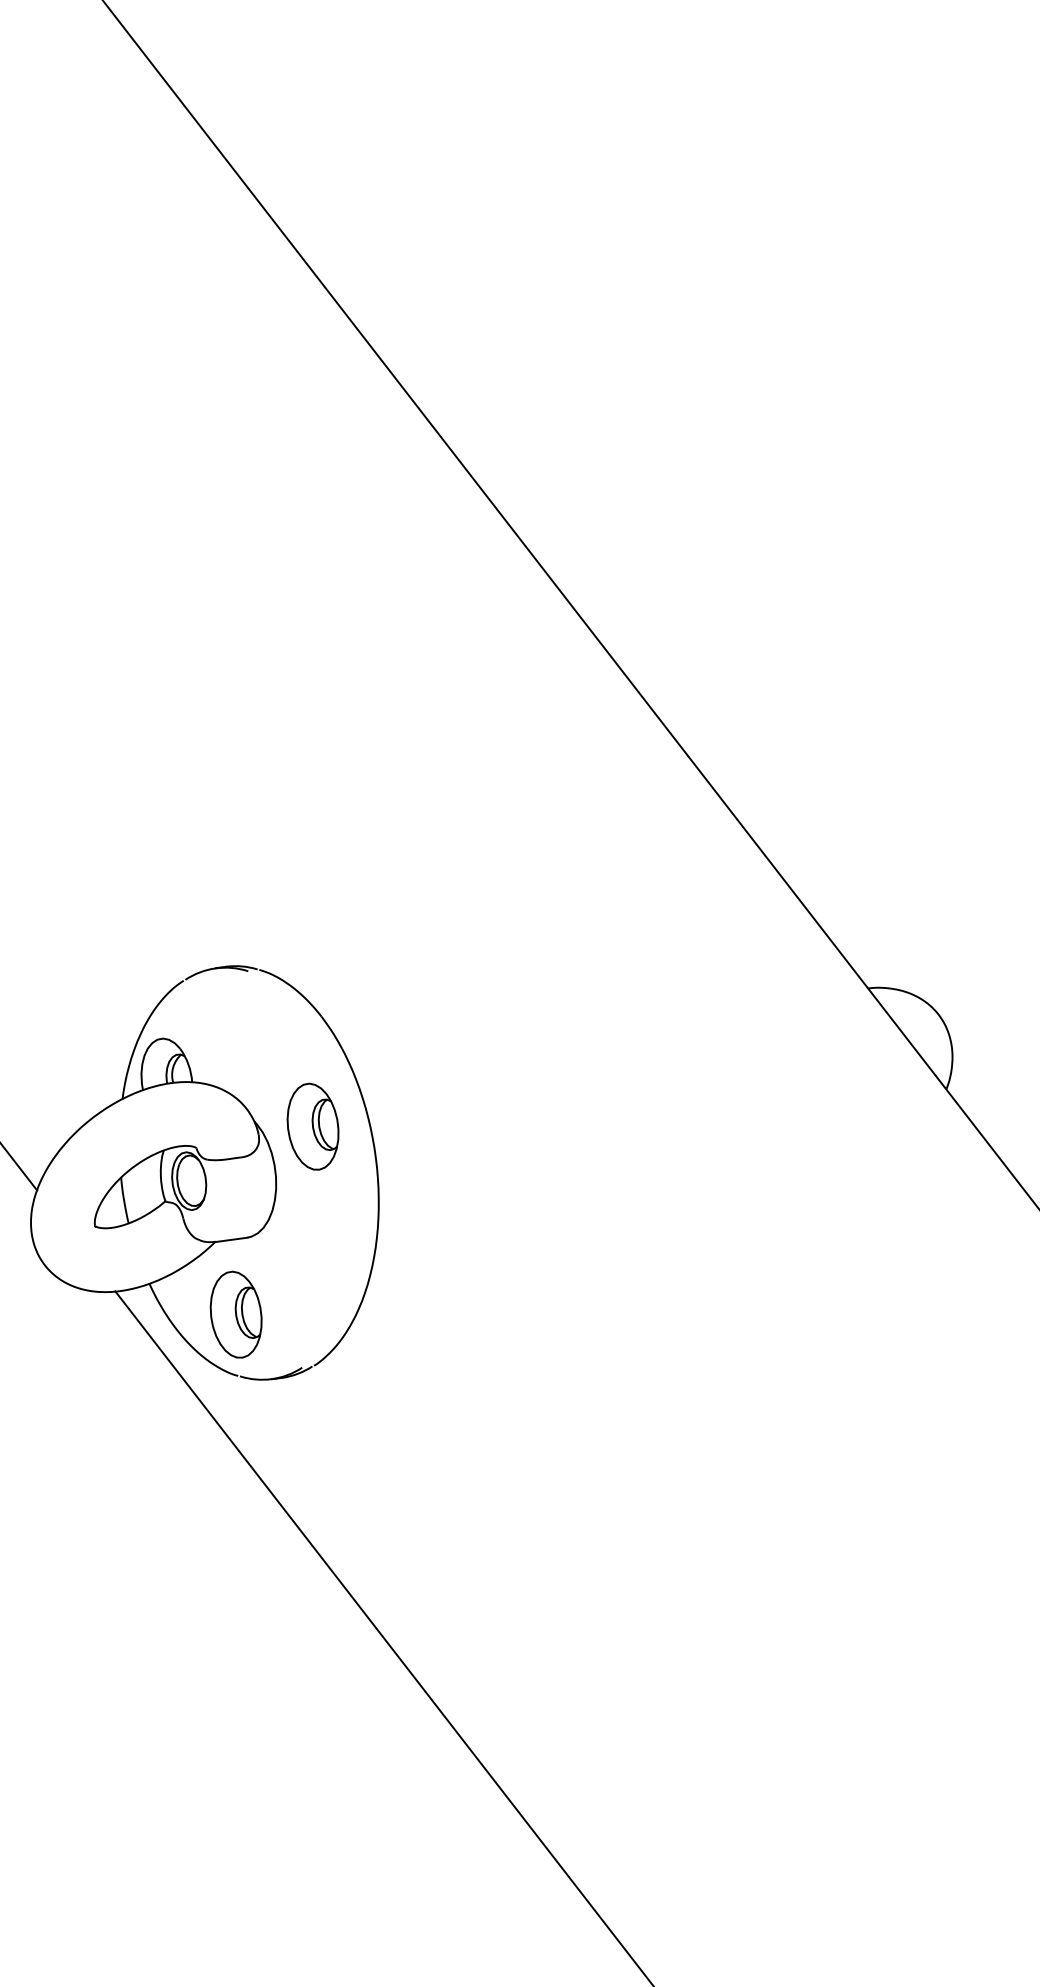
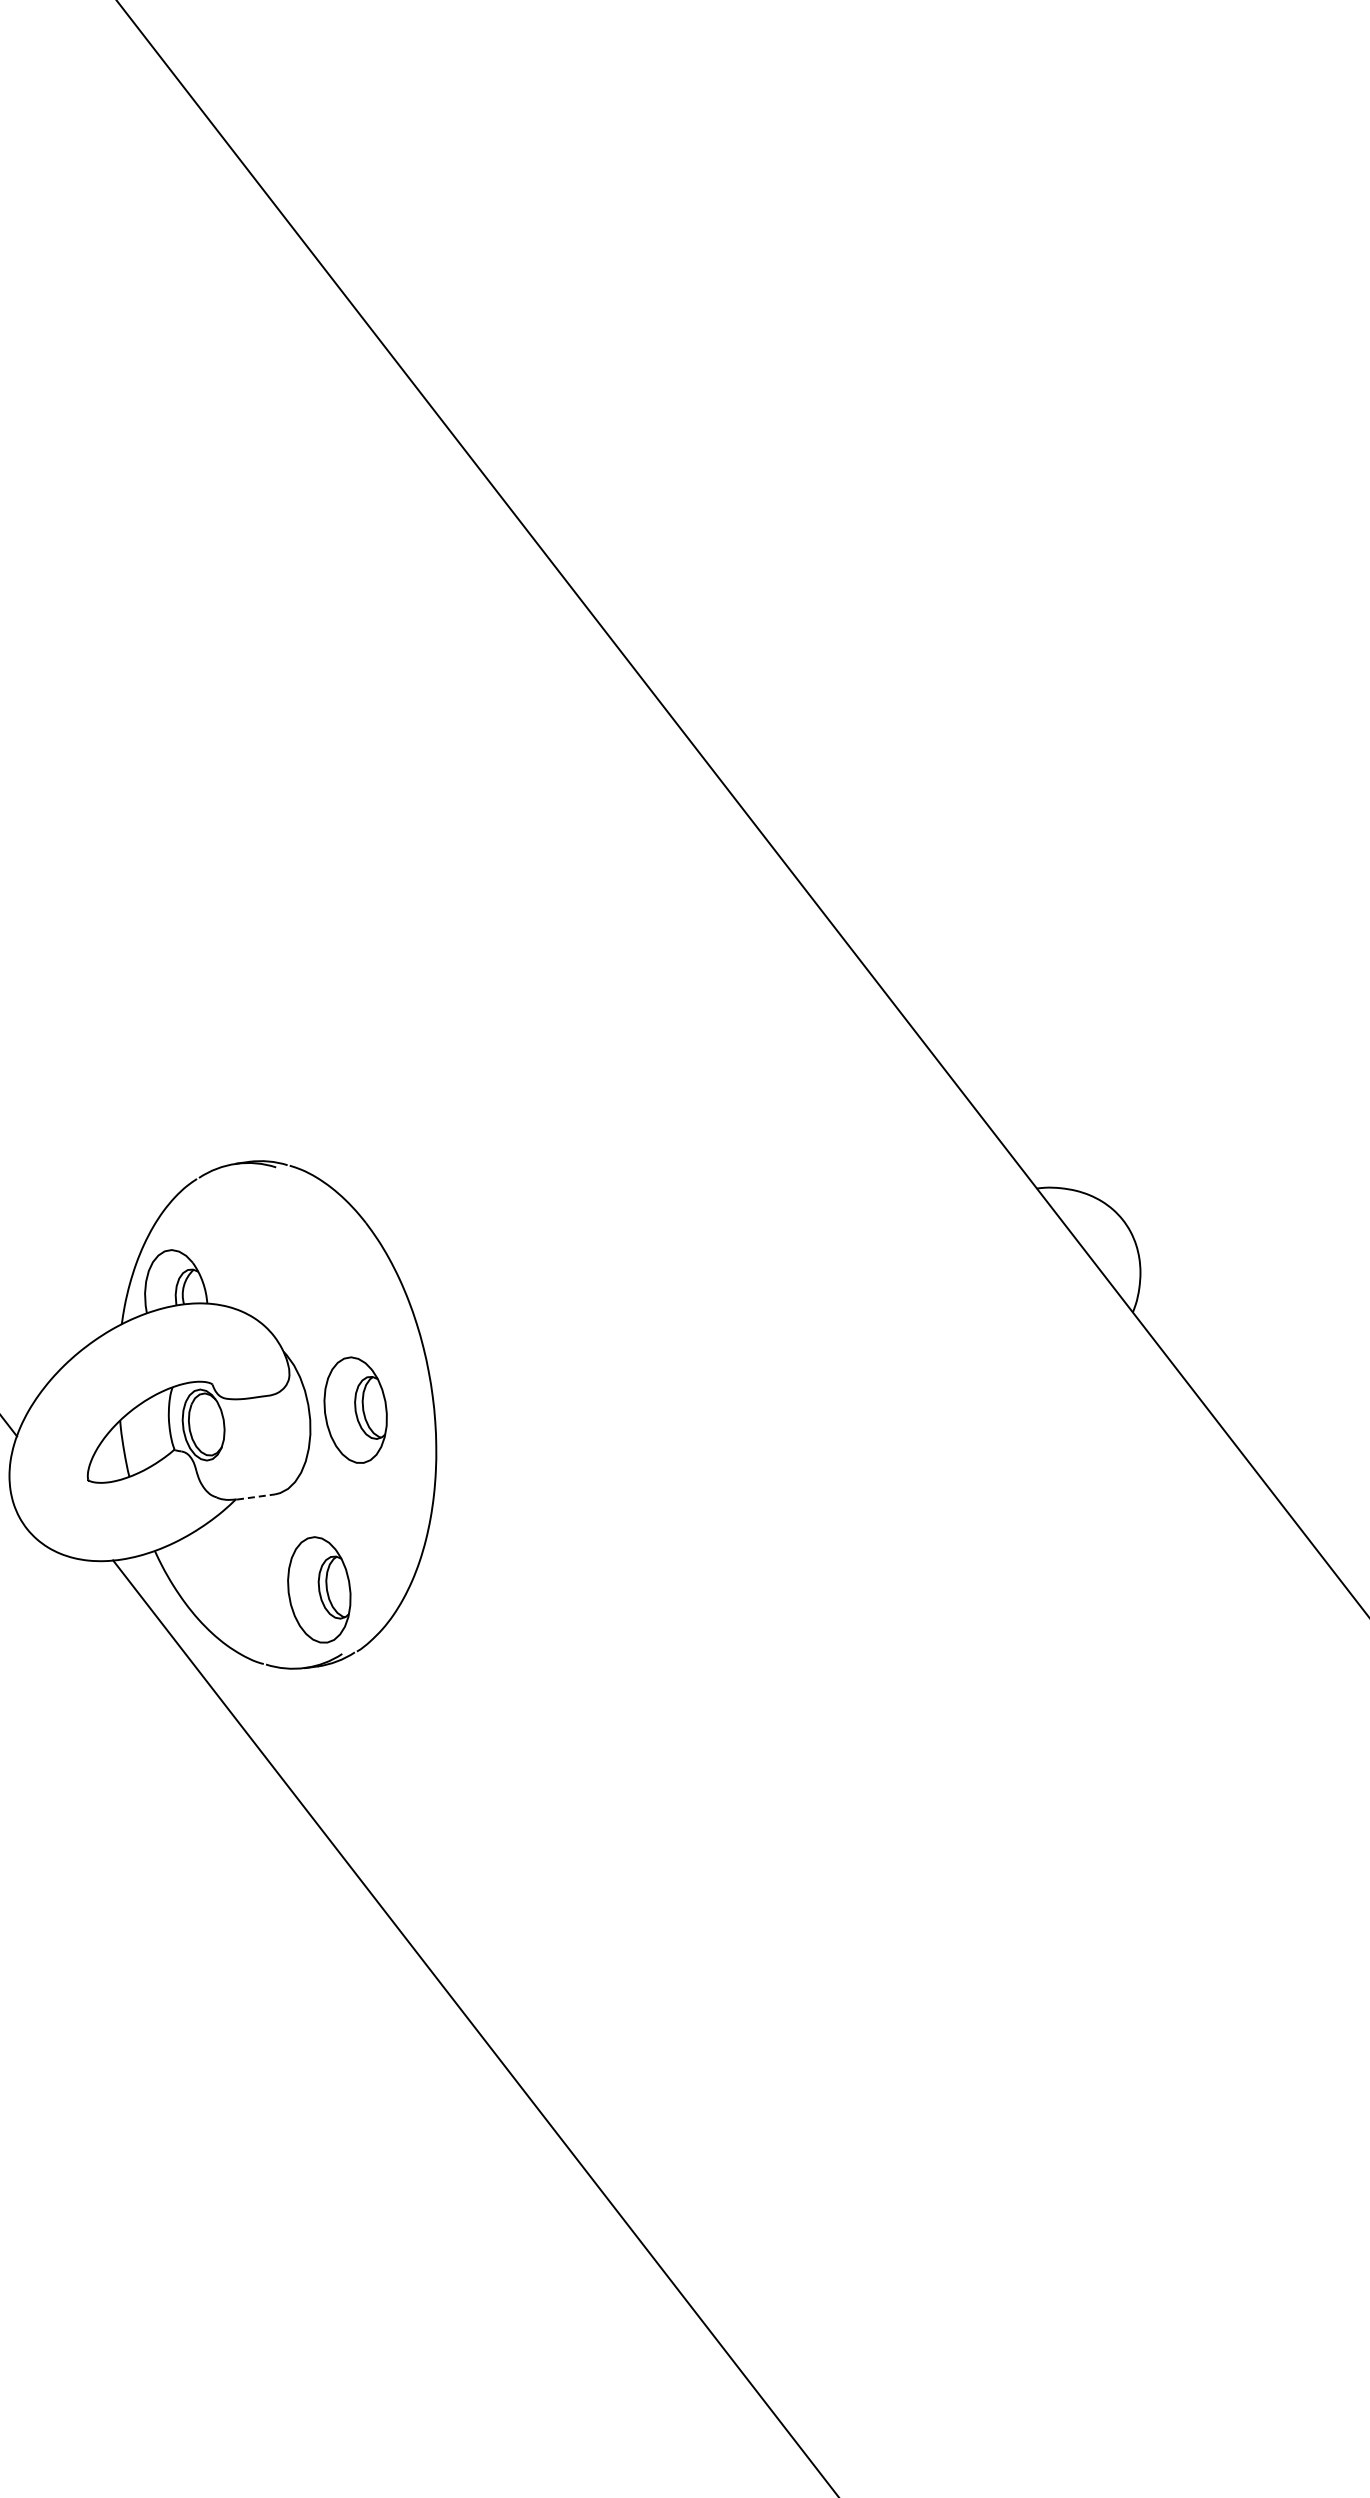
part: (312, 1126) -> (355, 1409), moved
line: (232, 1239) -> (256, 1496), solid -> dashed
part: (236, 1314) -> (319, 1589), moved

